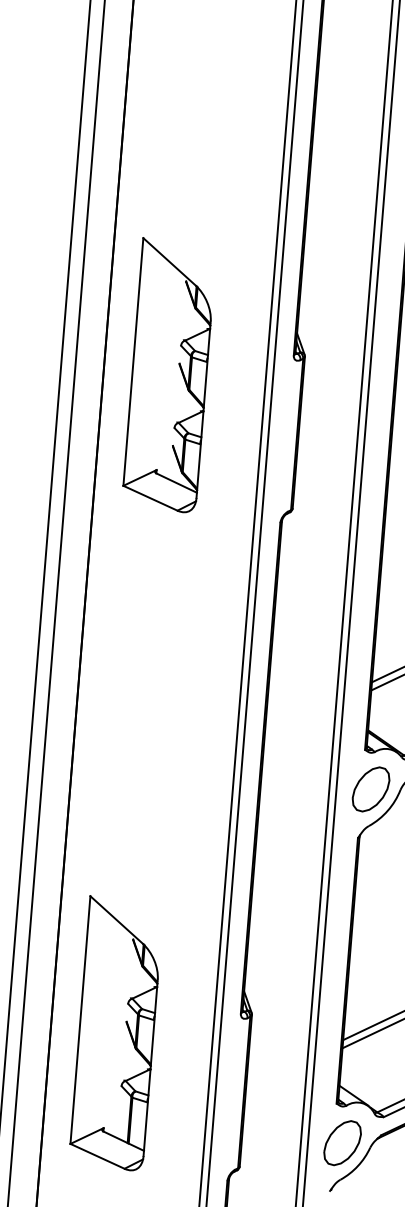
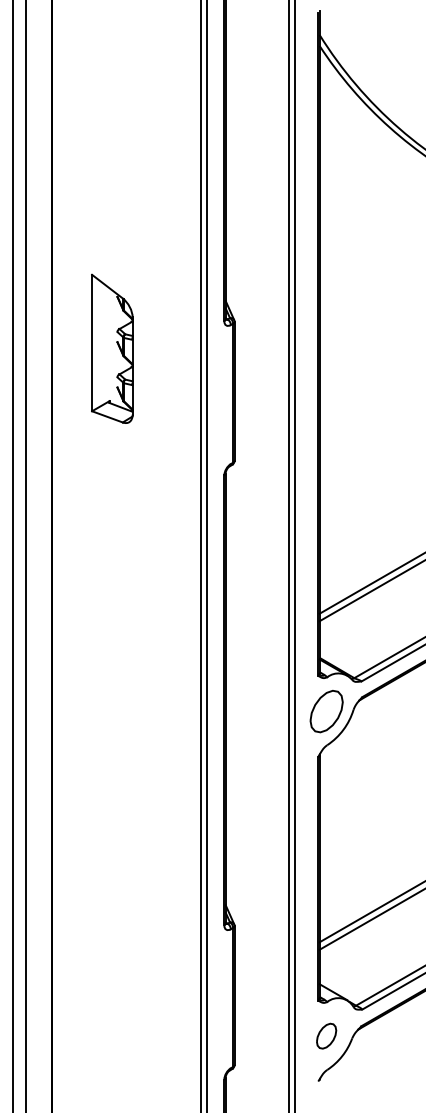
part: (169, 375) -> (112, 348), size x0.6
part: (116, 1033) -> (112, 952), removed
part: (342, 1142) -> (326, 1035), size x0.6

